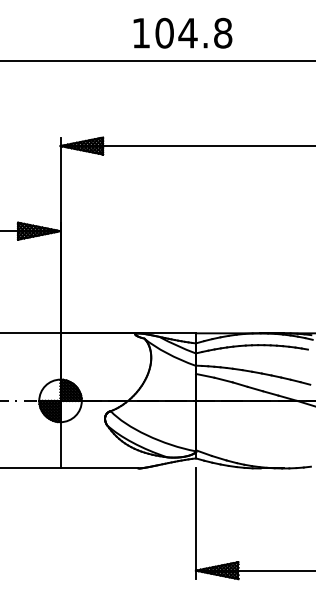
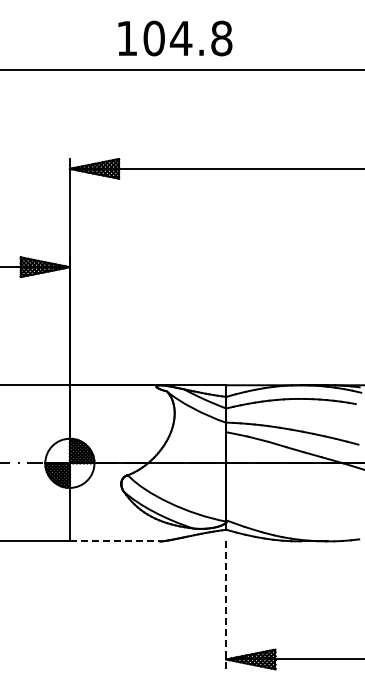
text: (183, 33) -> (175, 38), moved
line: (99, 468) -> (114, 541), solid -> dashed
line: (196, 523) -> (226, 605), solid -> dashed

